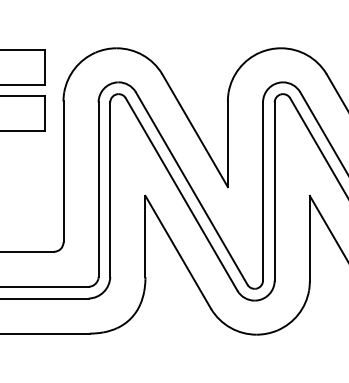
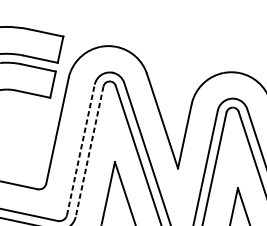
line: (98, 189) -> (80, 149), solid -> dashed
line: (110, 190) -> (89, 152), solid -> dashed

